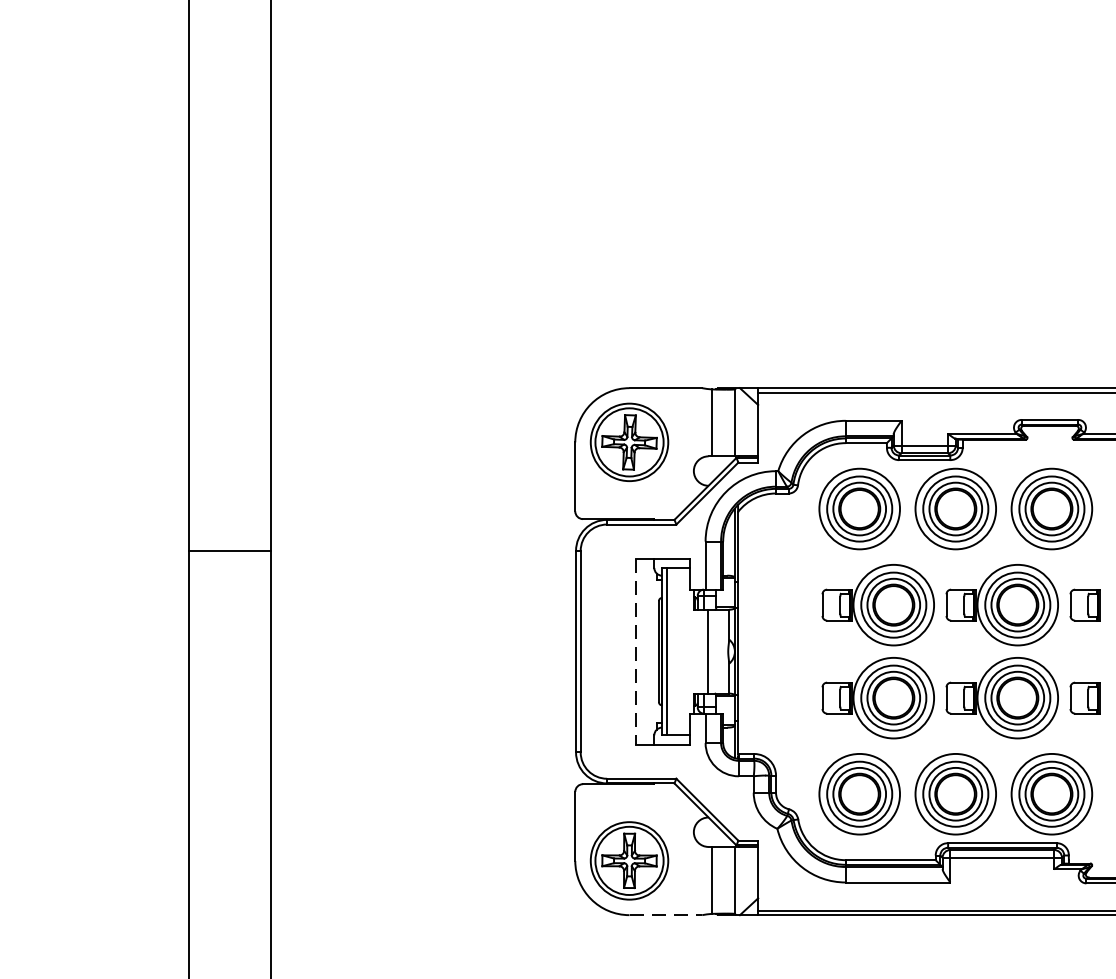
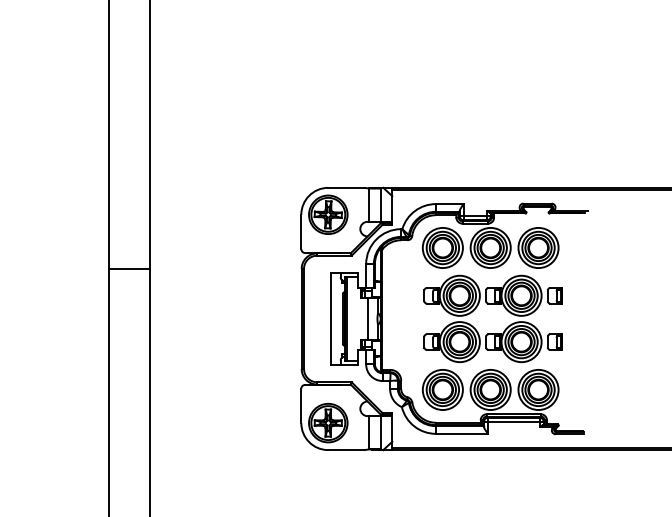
line: (635, 652) -> (331, 319), dashed -> solid
line: (666, 915) -> (346, 450), dashed -> solid

